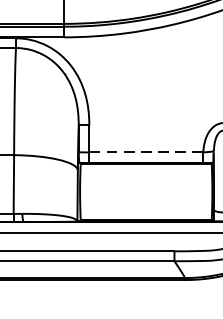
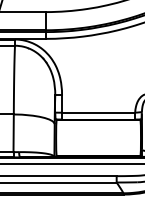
line: (146, 152) -> (98, 112), dashed -> solid

